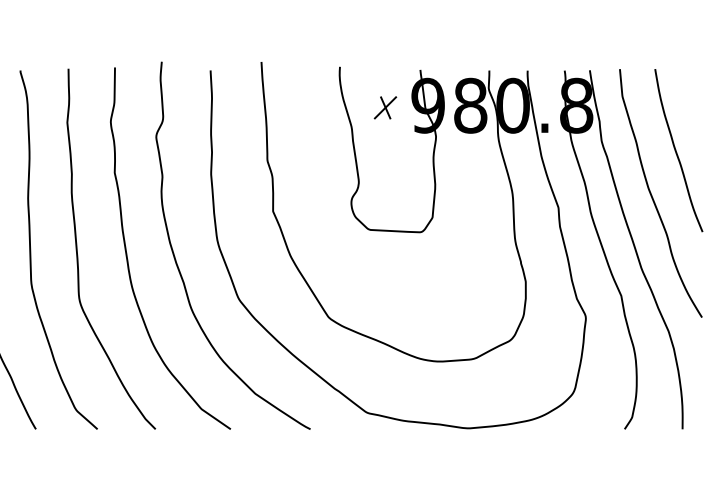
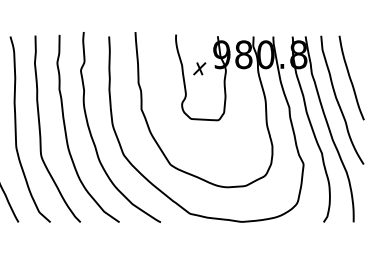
part: (385, 107) -> (199, 68), moved

